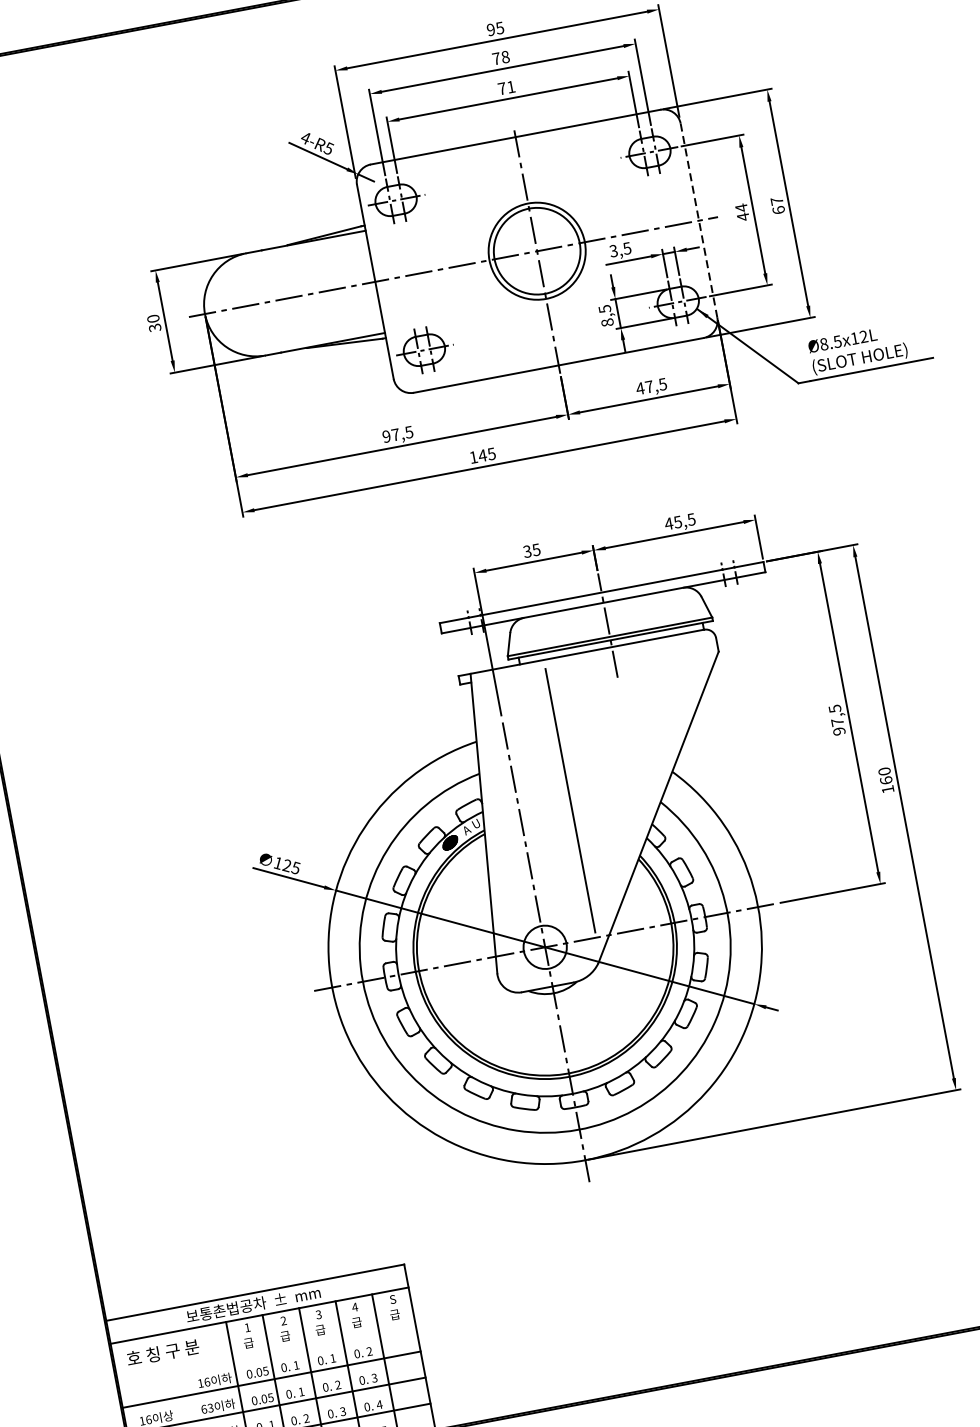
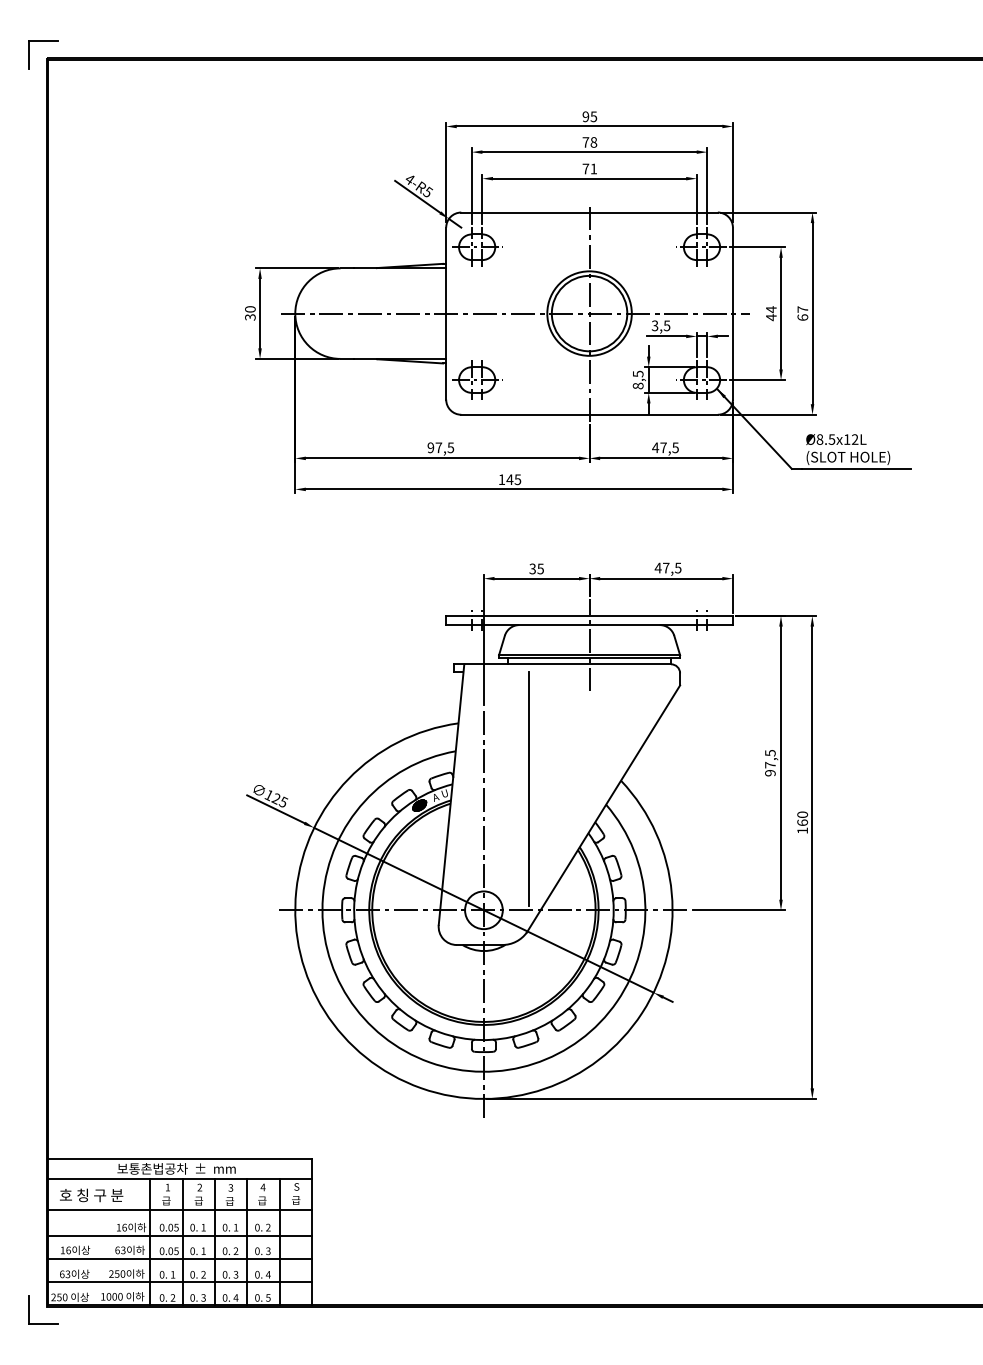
line: (698, 220) -> (732, 313), dashed -> solid
text: (678, 521) -> (666, 567), 45,5 -> 47,5
line: (266, 1350) -> (180, 1210), added

